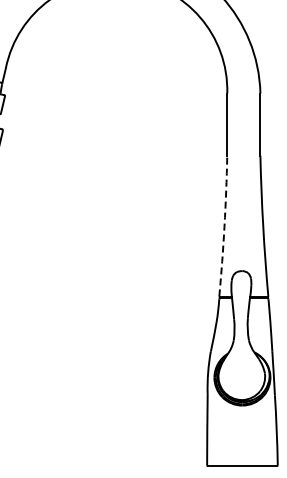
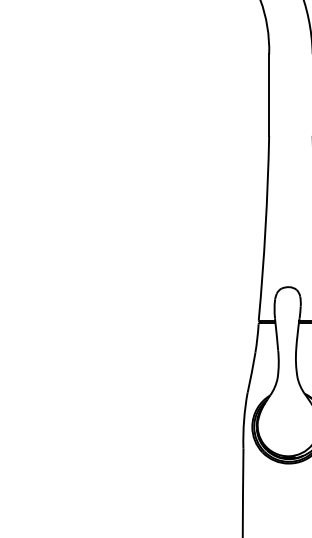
arc: (224, 226) -> (265, 228), dashed -> solid

